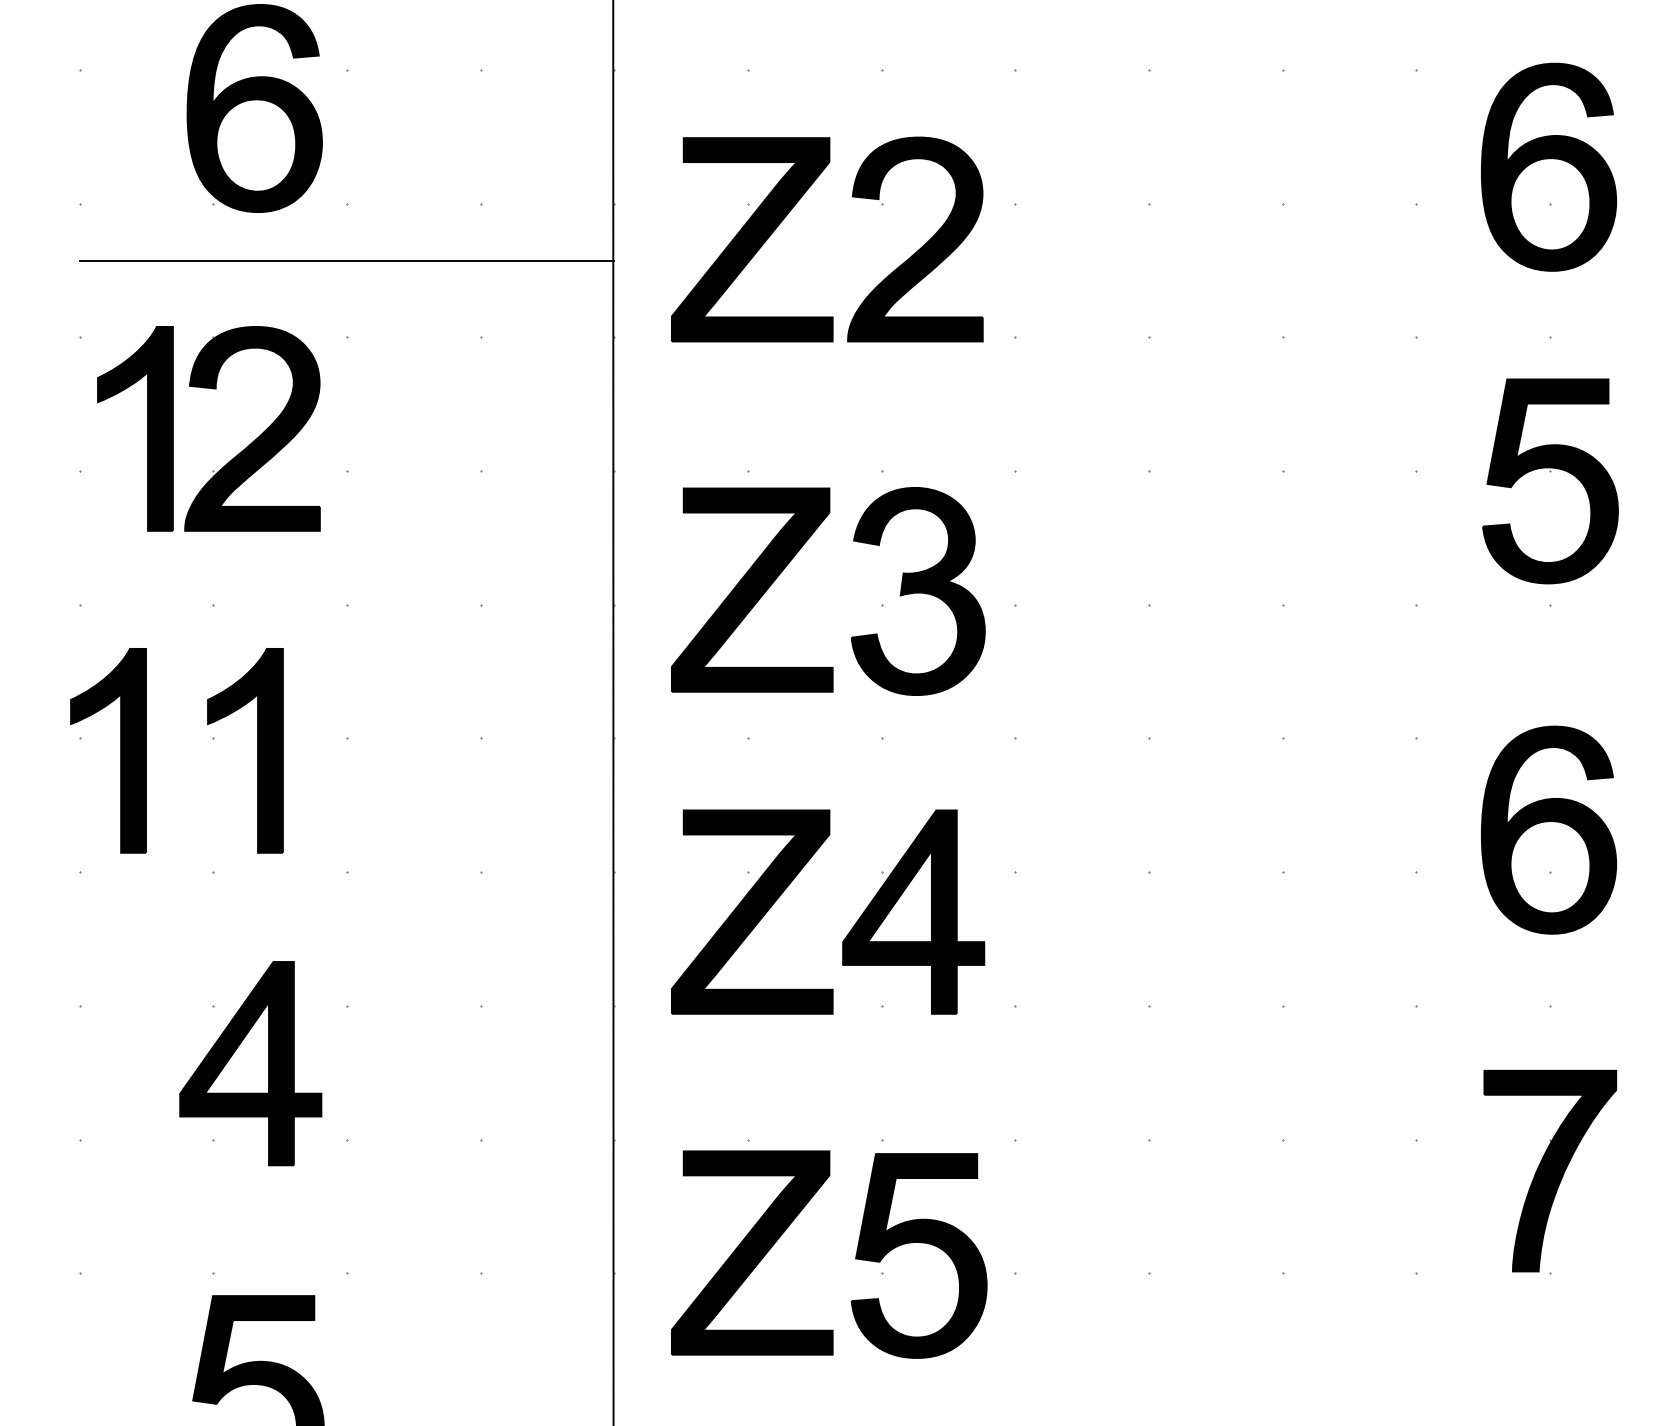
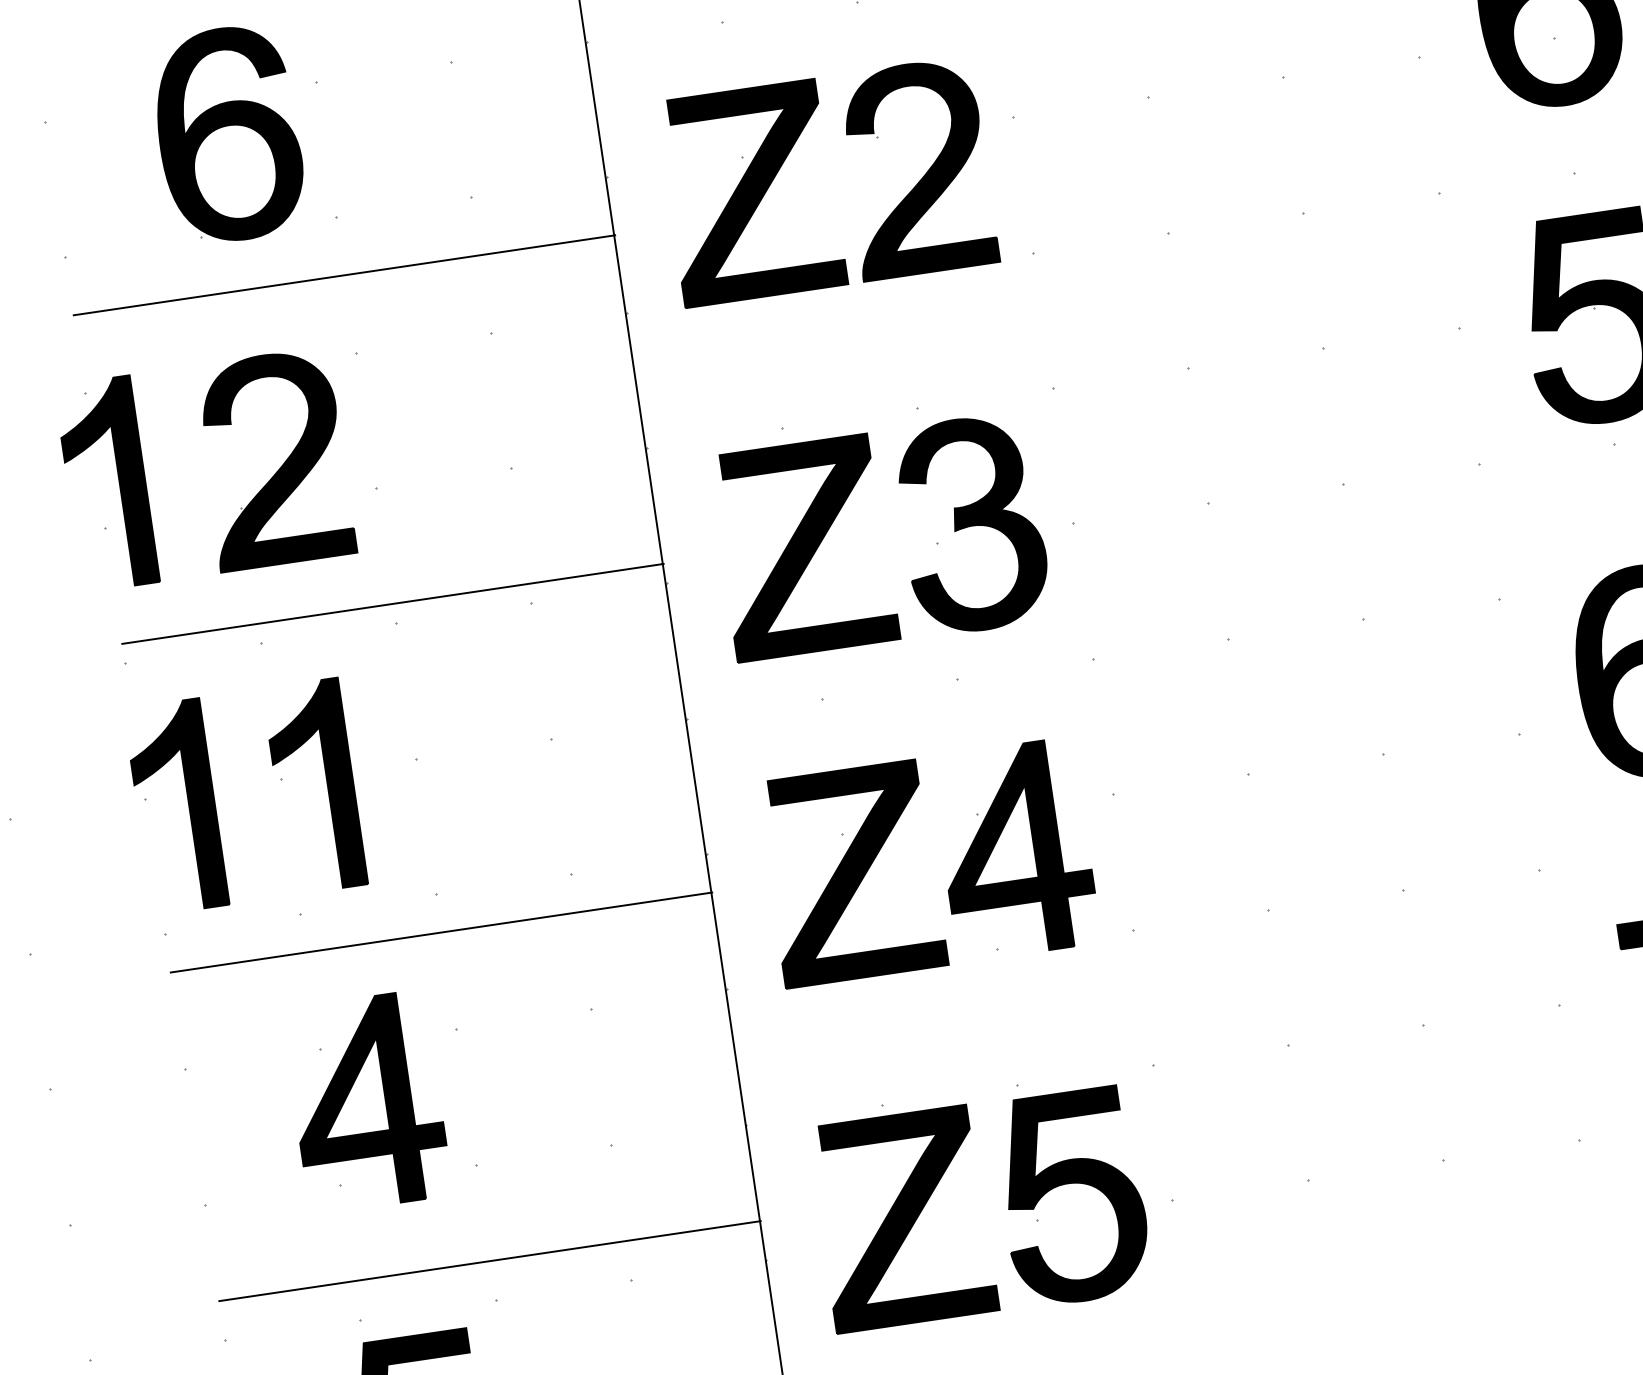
part: (147, 428) -> (119, 481), moved
line: (346, 585) -> (392, 603), added
line: (346, 910) -> (441, 932), added
line: (346, 1234) -> (489, 1260), added

